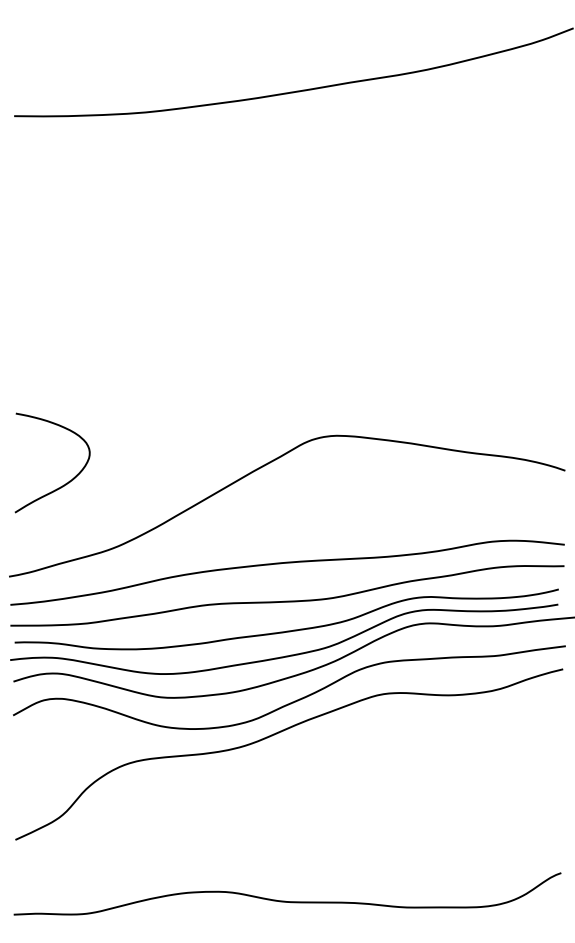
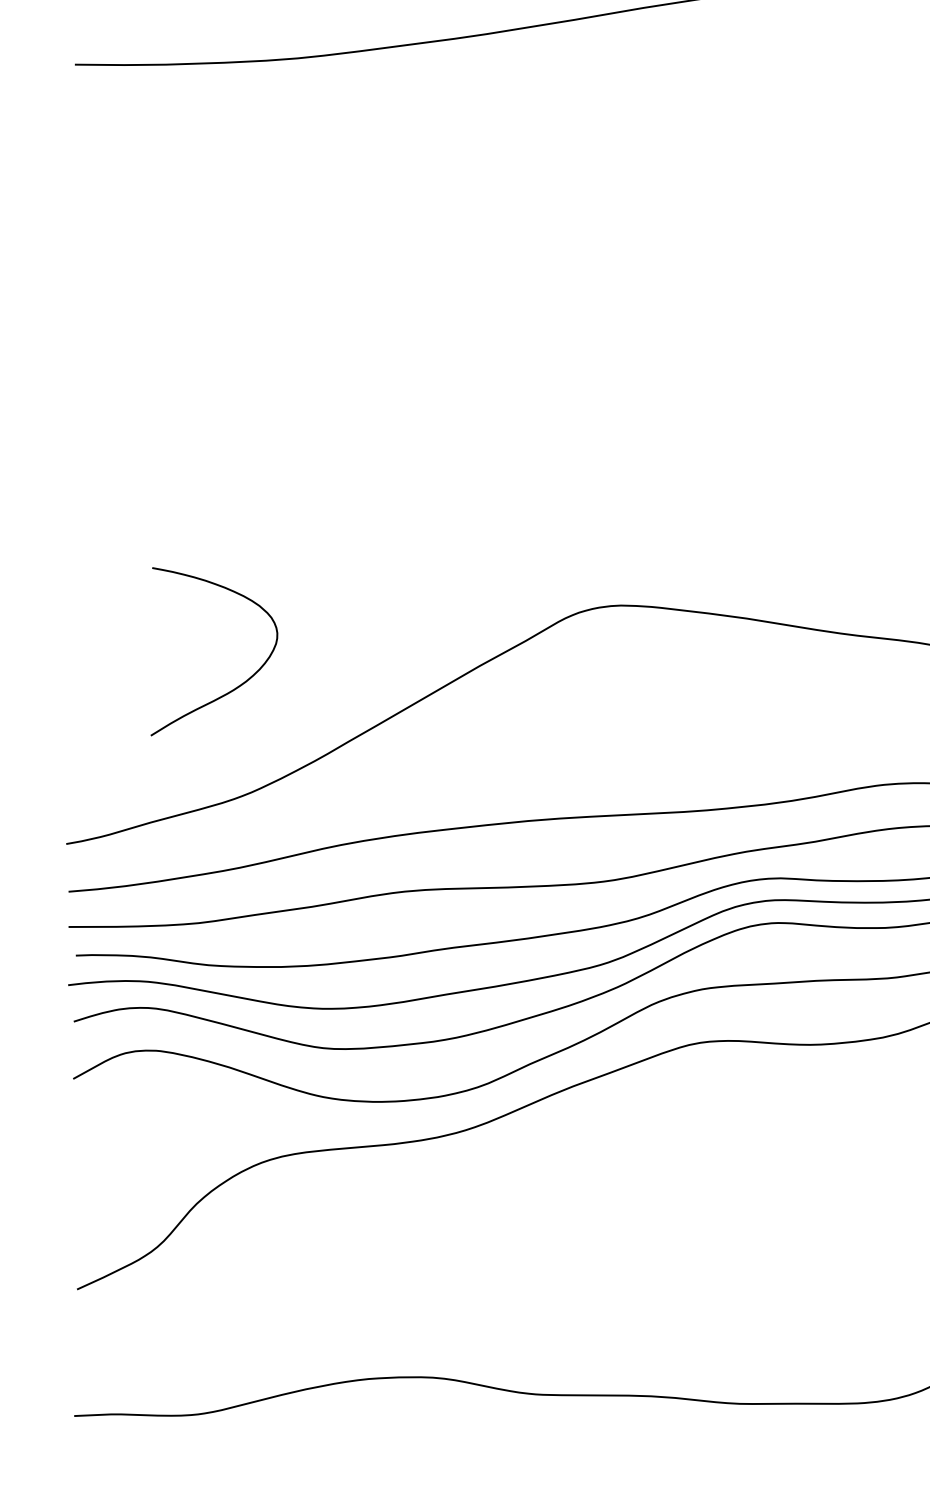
curve: (66, 482) -> (237, 684), moved

